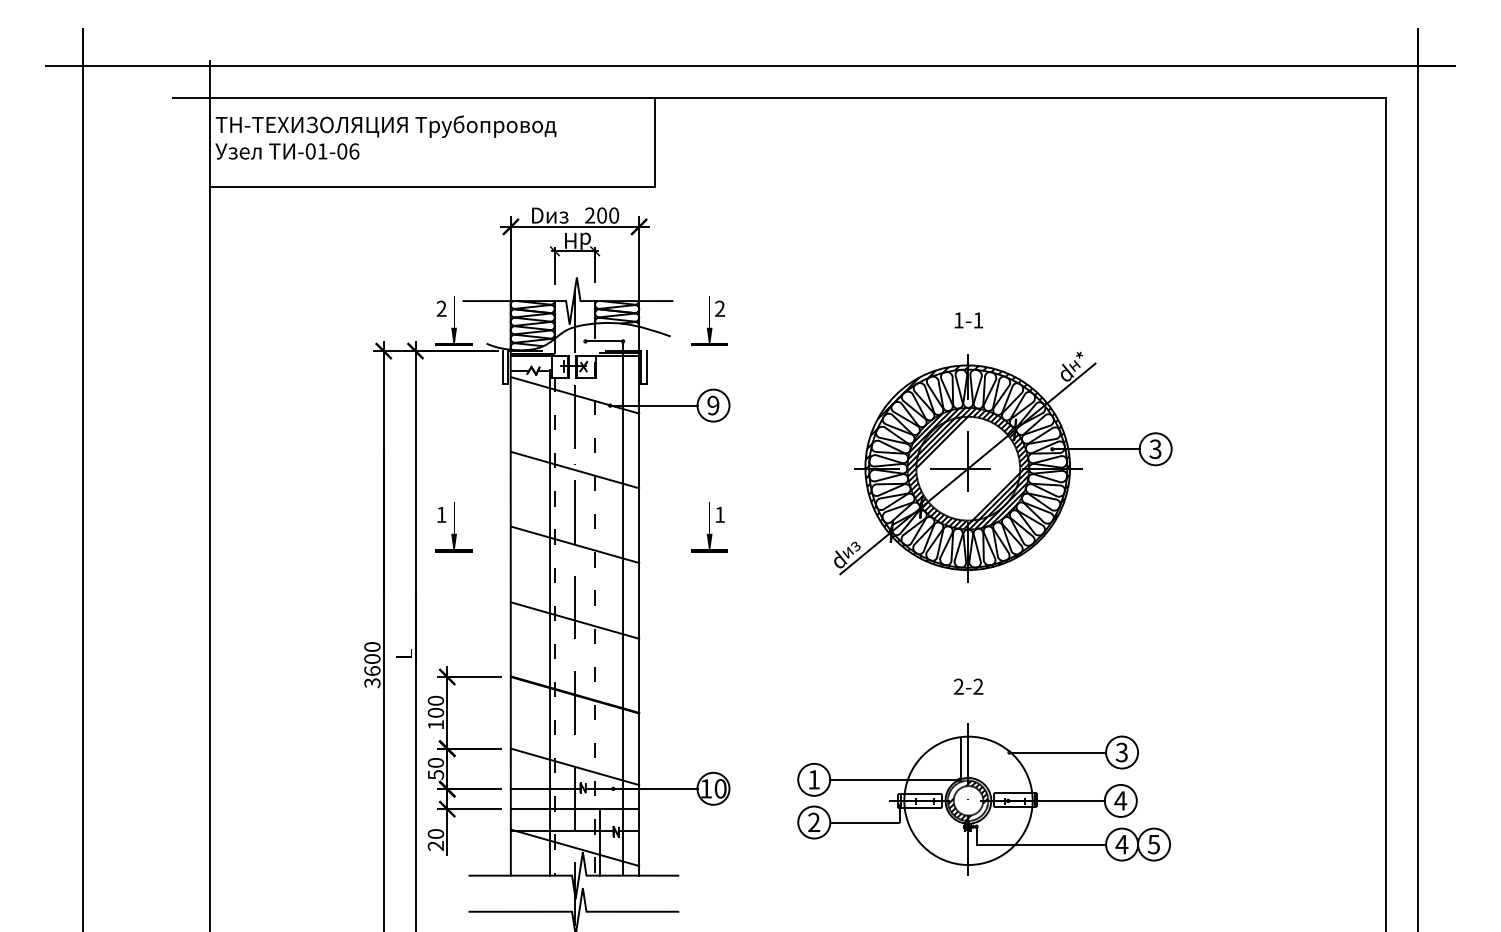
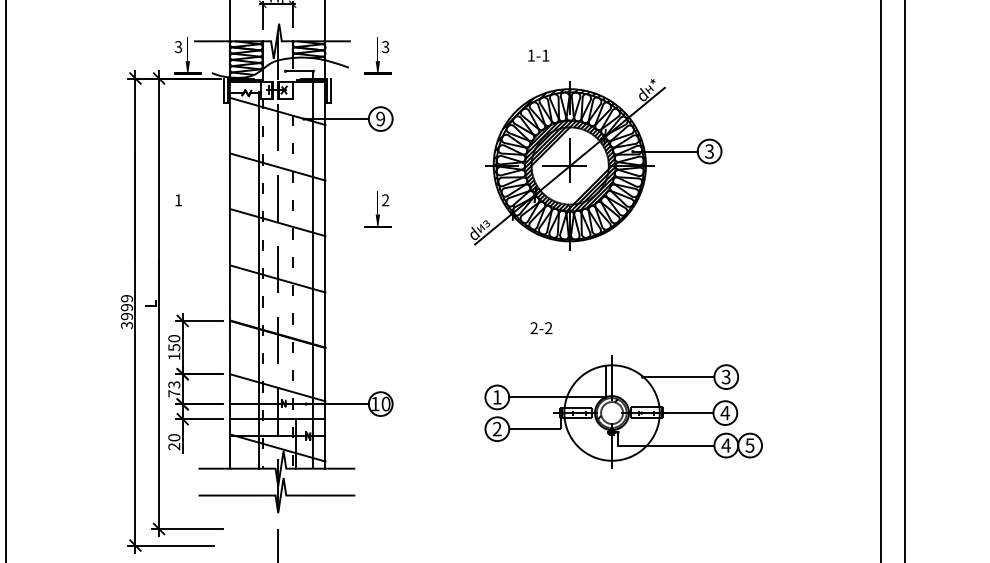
text: (441, 308) -> (178, 46), 2 -> 3
text: (719, 308) -> (385, 46), 2 -> 3
text: (968, 320) -> (538, 55), moved
text: (719, 514) -> (385, 200), 1 -> 2
part: (453, 527) -> (187, 209), removed
text: (372, 659) -> (127, 307), 3600 -> 3999
text: (968, 686) -> (541, 327), moved
text: (435, 712) -> (173, 347), 100 -> 150
text: (435, 768) -> (173, 388), 50 -> 73
part: (983, 799) -> (623, 412), moved

